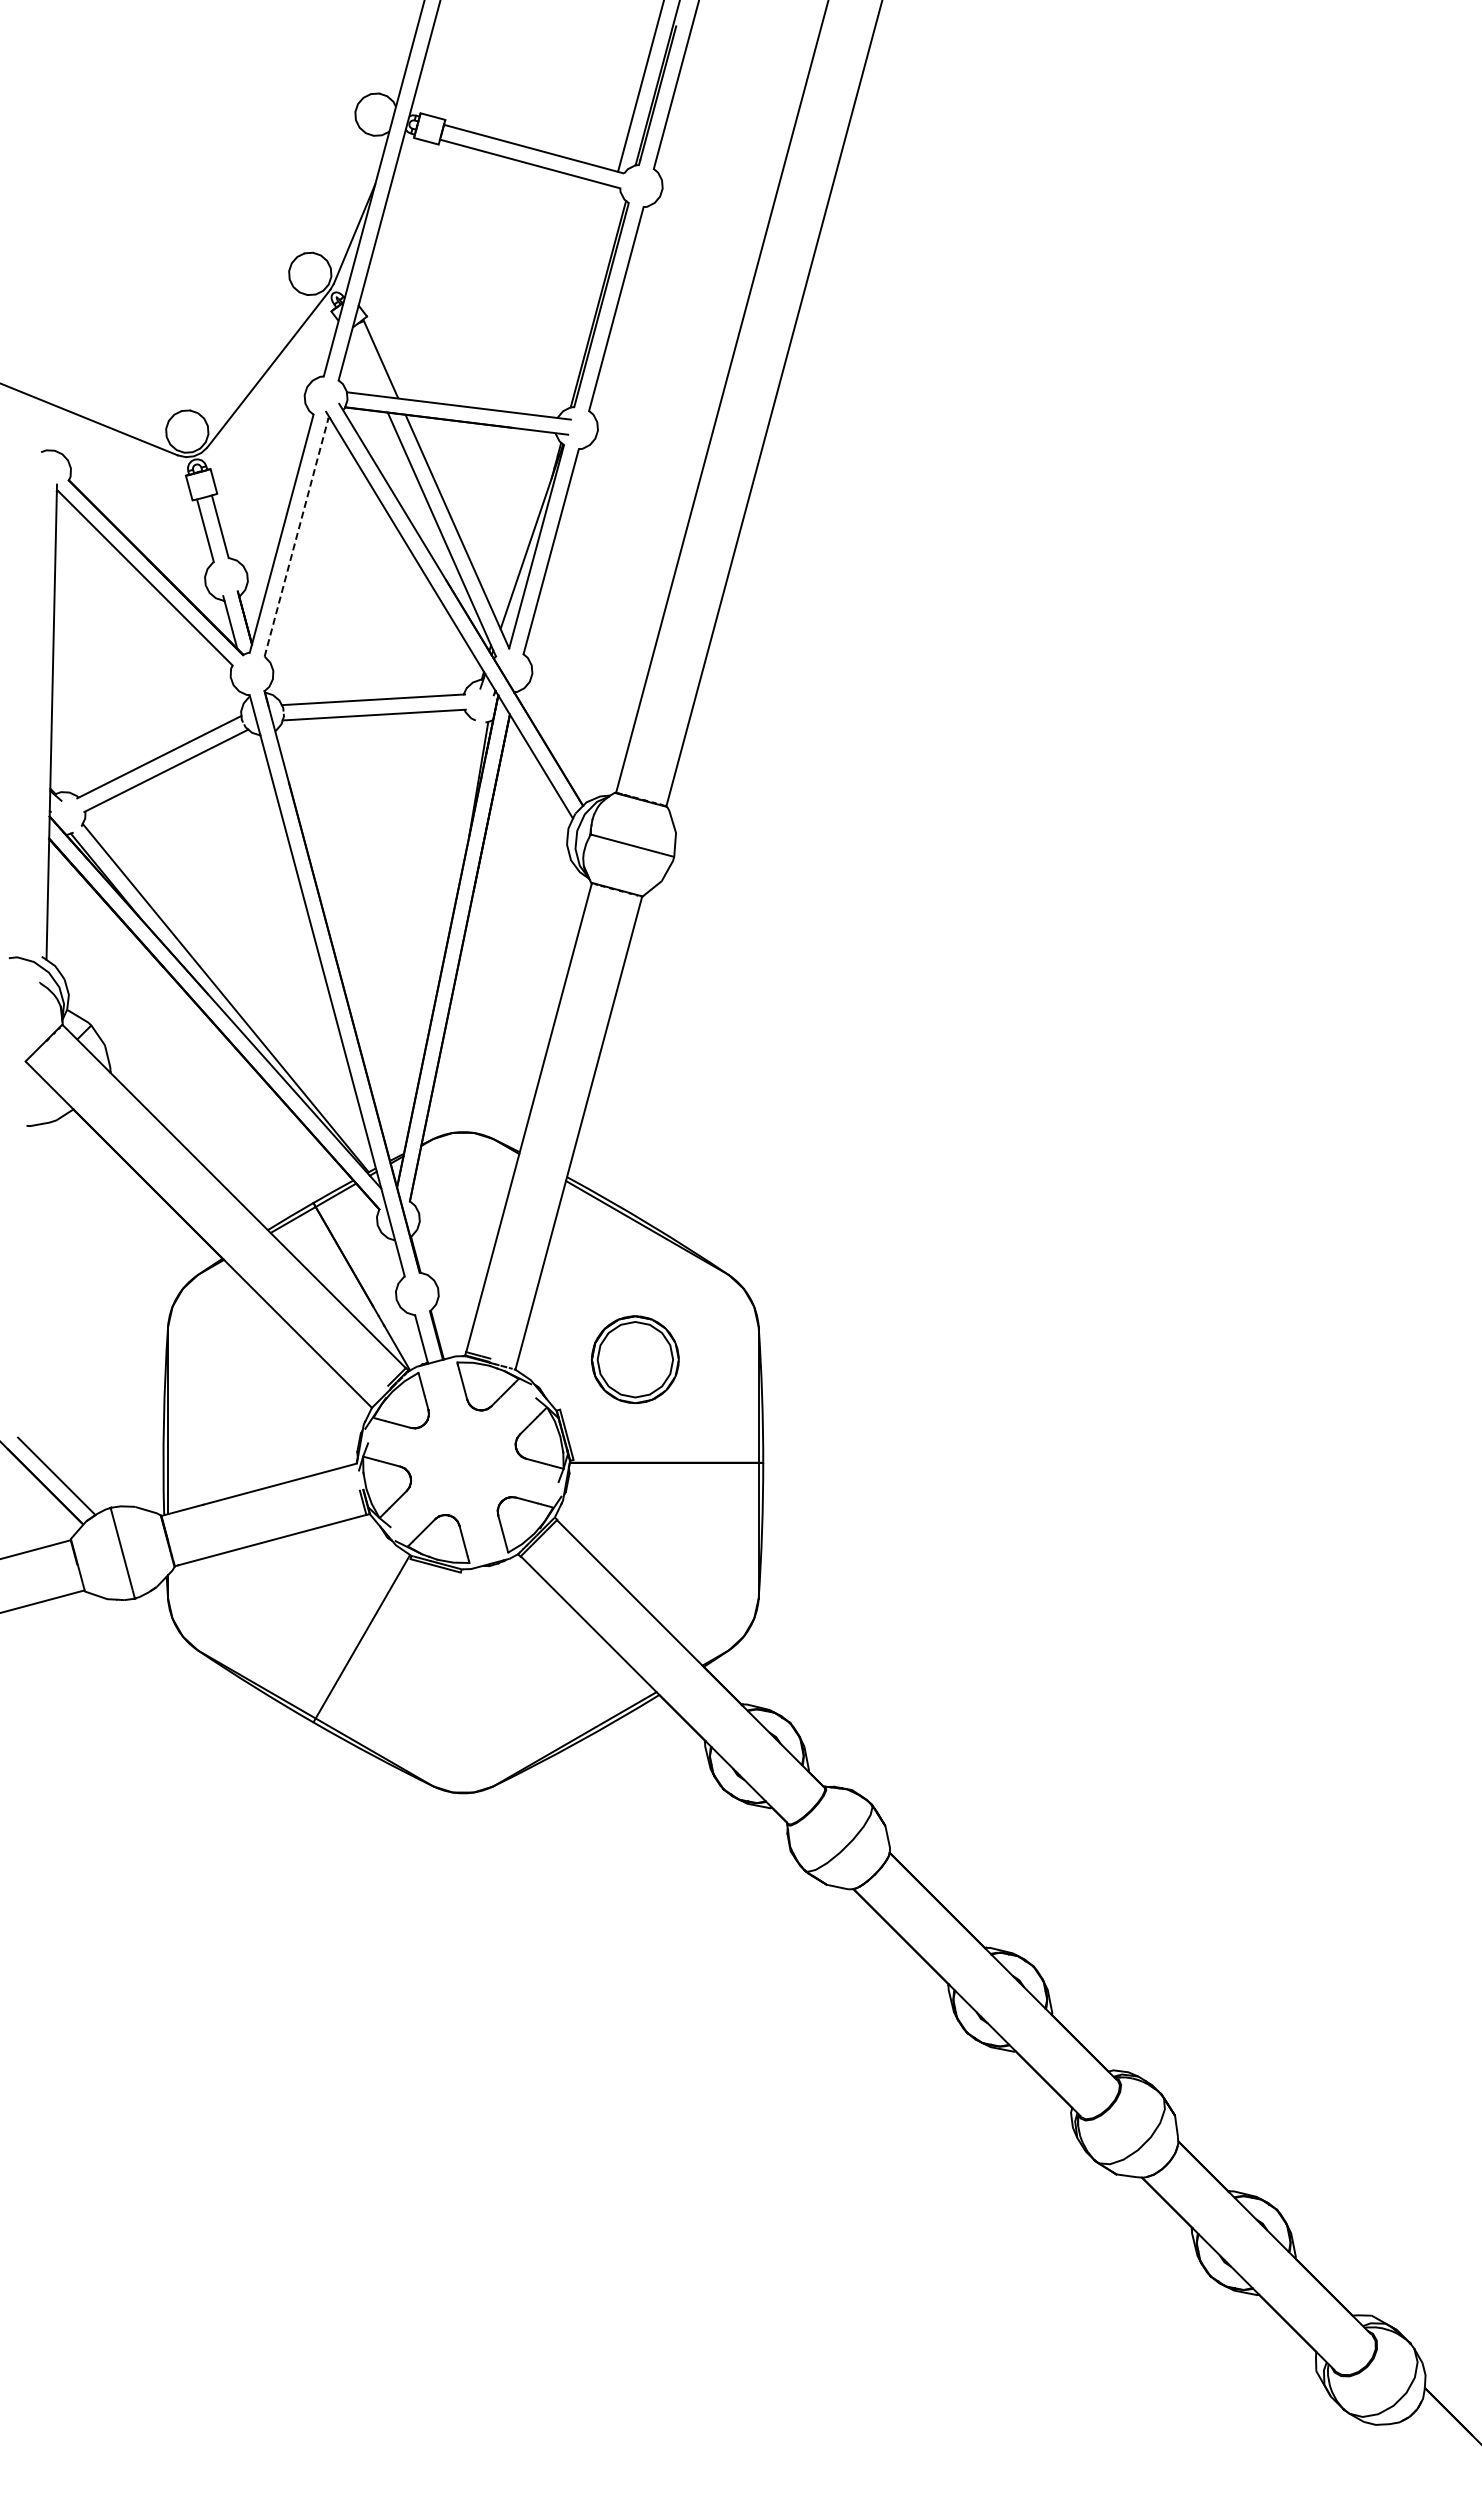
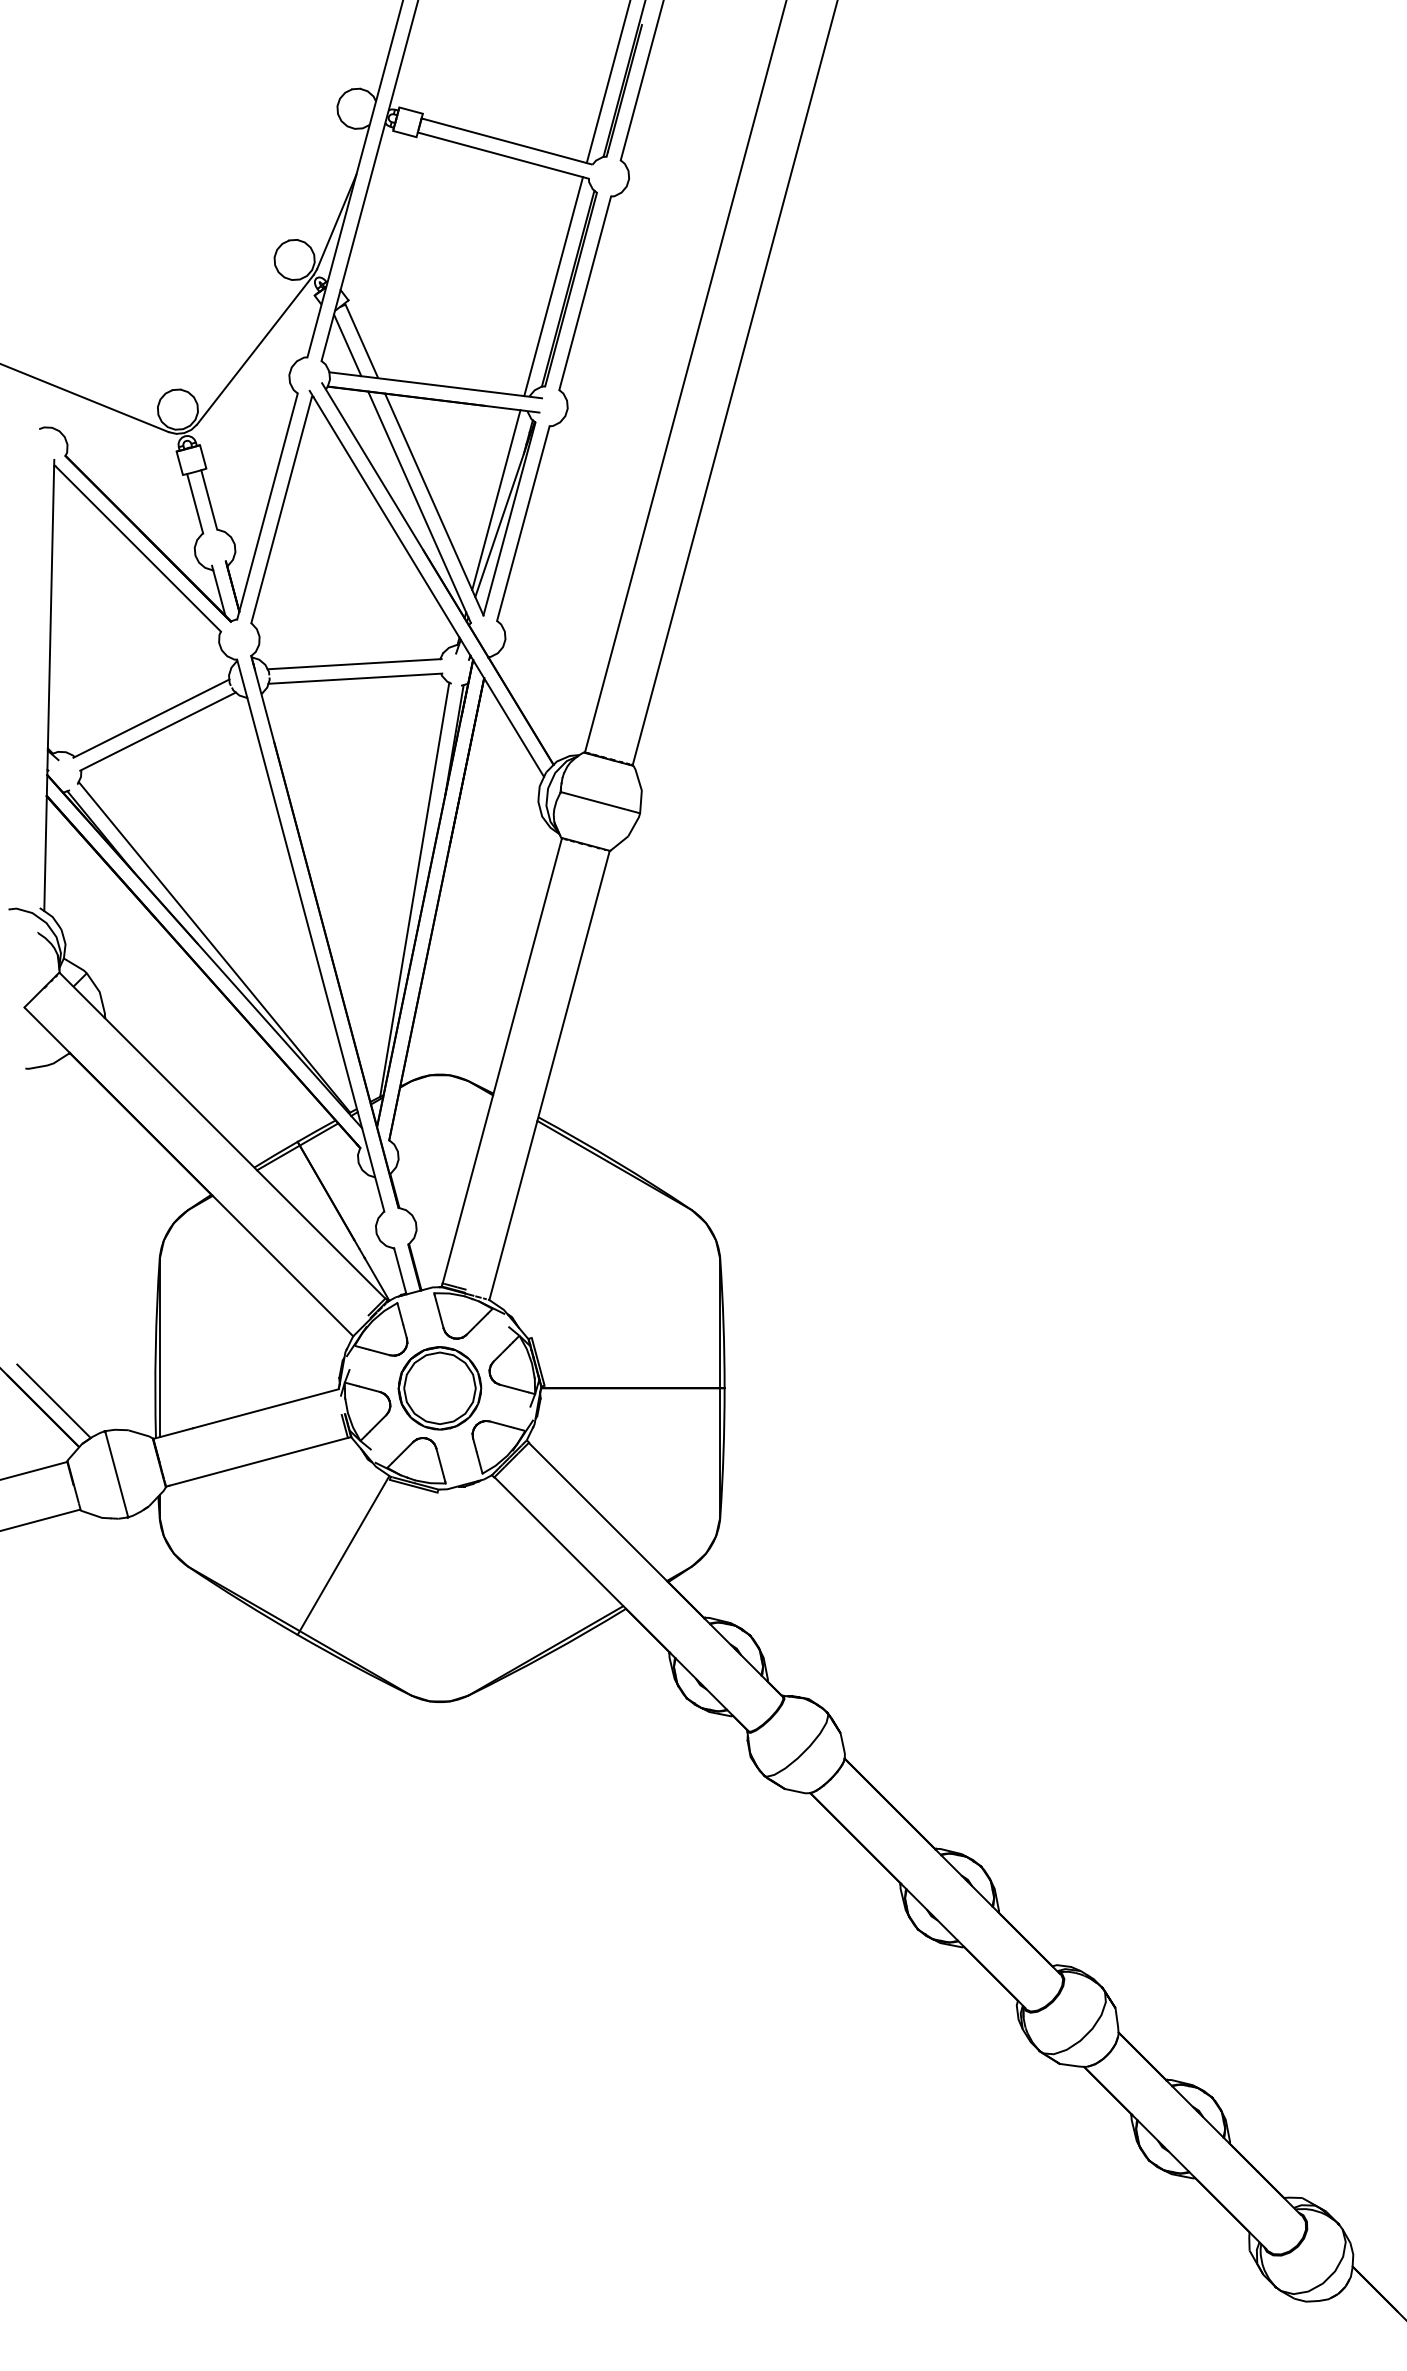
line: (583, 301) -> (554, 286), added
line: (365, 363) -> (347, 344), added
line: (522, 526) -> (496, 499), added
line: (296, 537) -> (281, 510), dashed -> solid
line: (436, 937) -> (414, 889), added
part: (635, 1359) -> (440, 1388), moved

